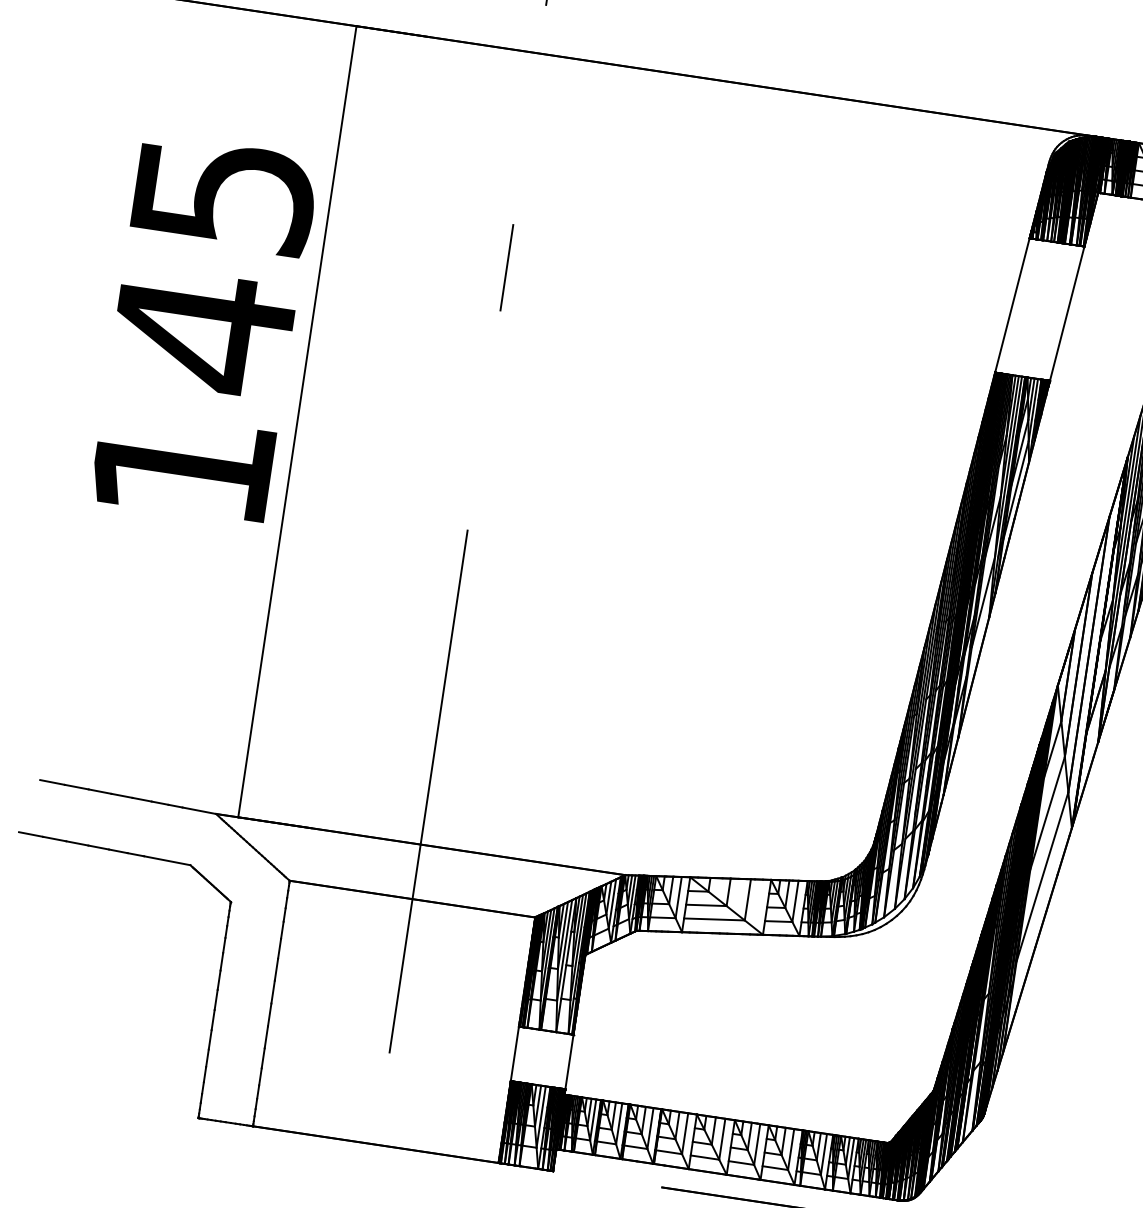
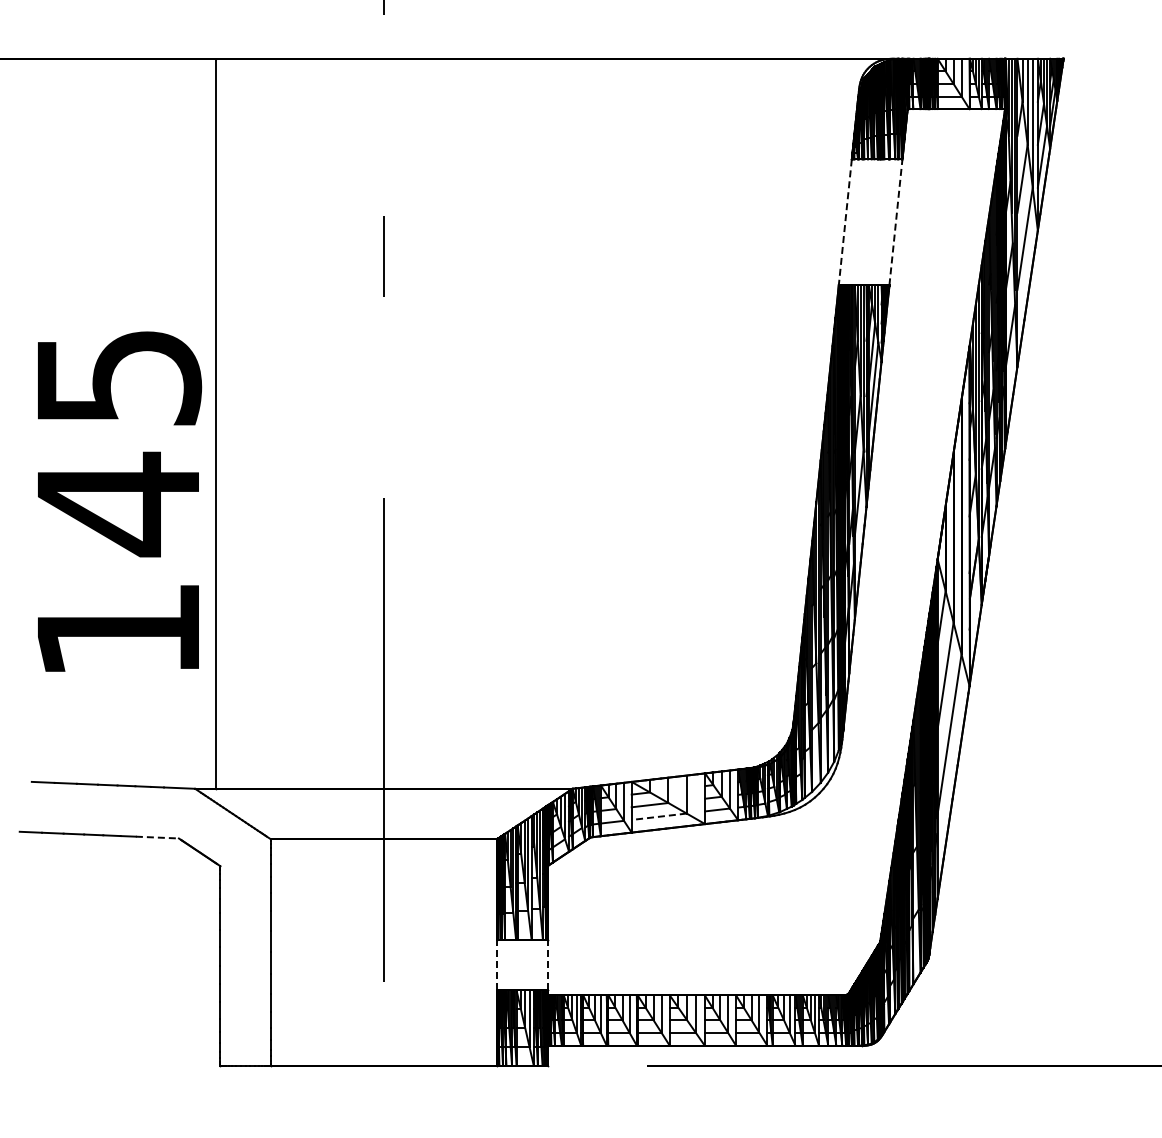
line: (1012, 305) -> (845, 222), solid -> dashed
line: (1066, 312) -> (895, 221), solid -> dashed
text: (205, 329) -> (120, 501), moved
line: (167, 860) -> (157, 837), solid -> dashed
line: (714, 919) -> (659, 816), solid -> dashed
line: (515, 1053) -> (497, 964), solid -> dashed
line: (569, 1061) -> (547, 964), solid -> dashed

